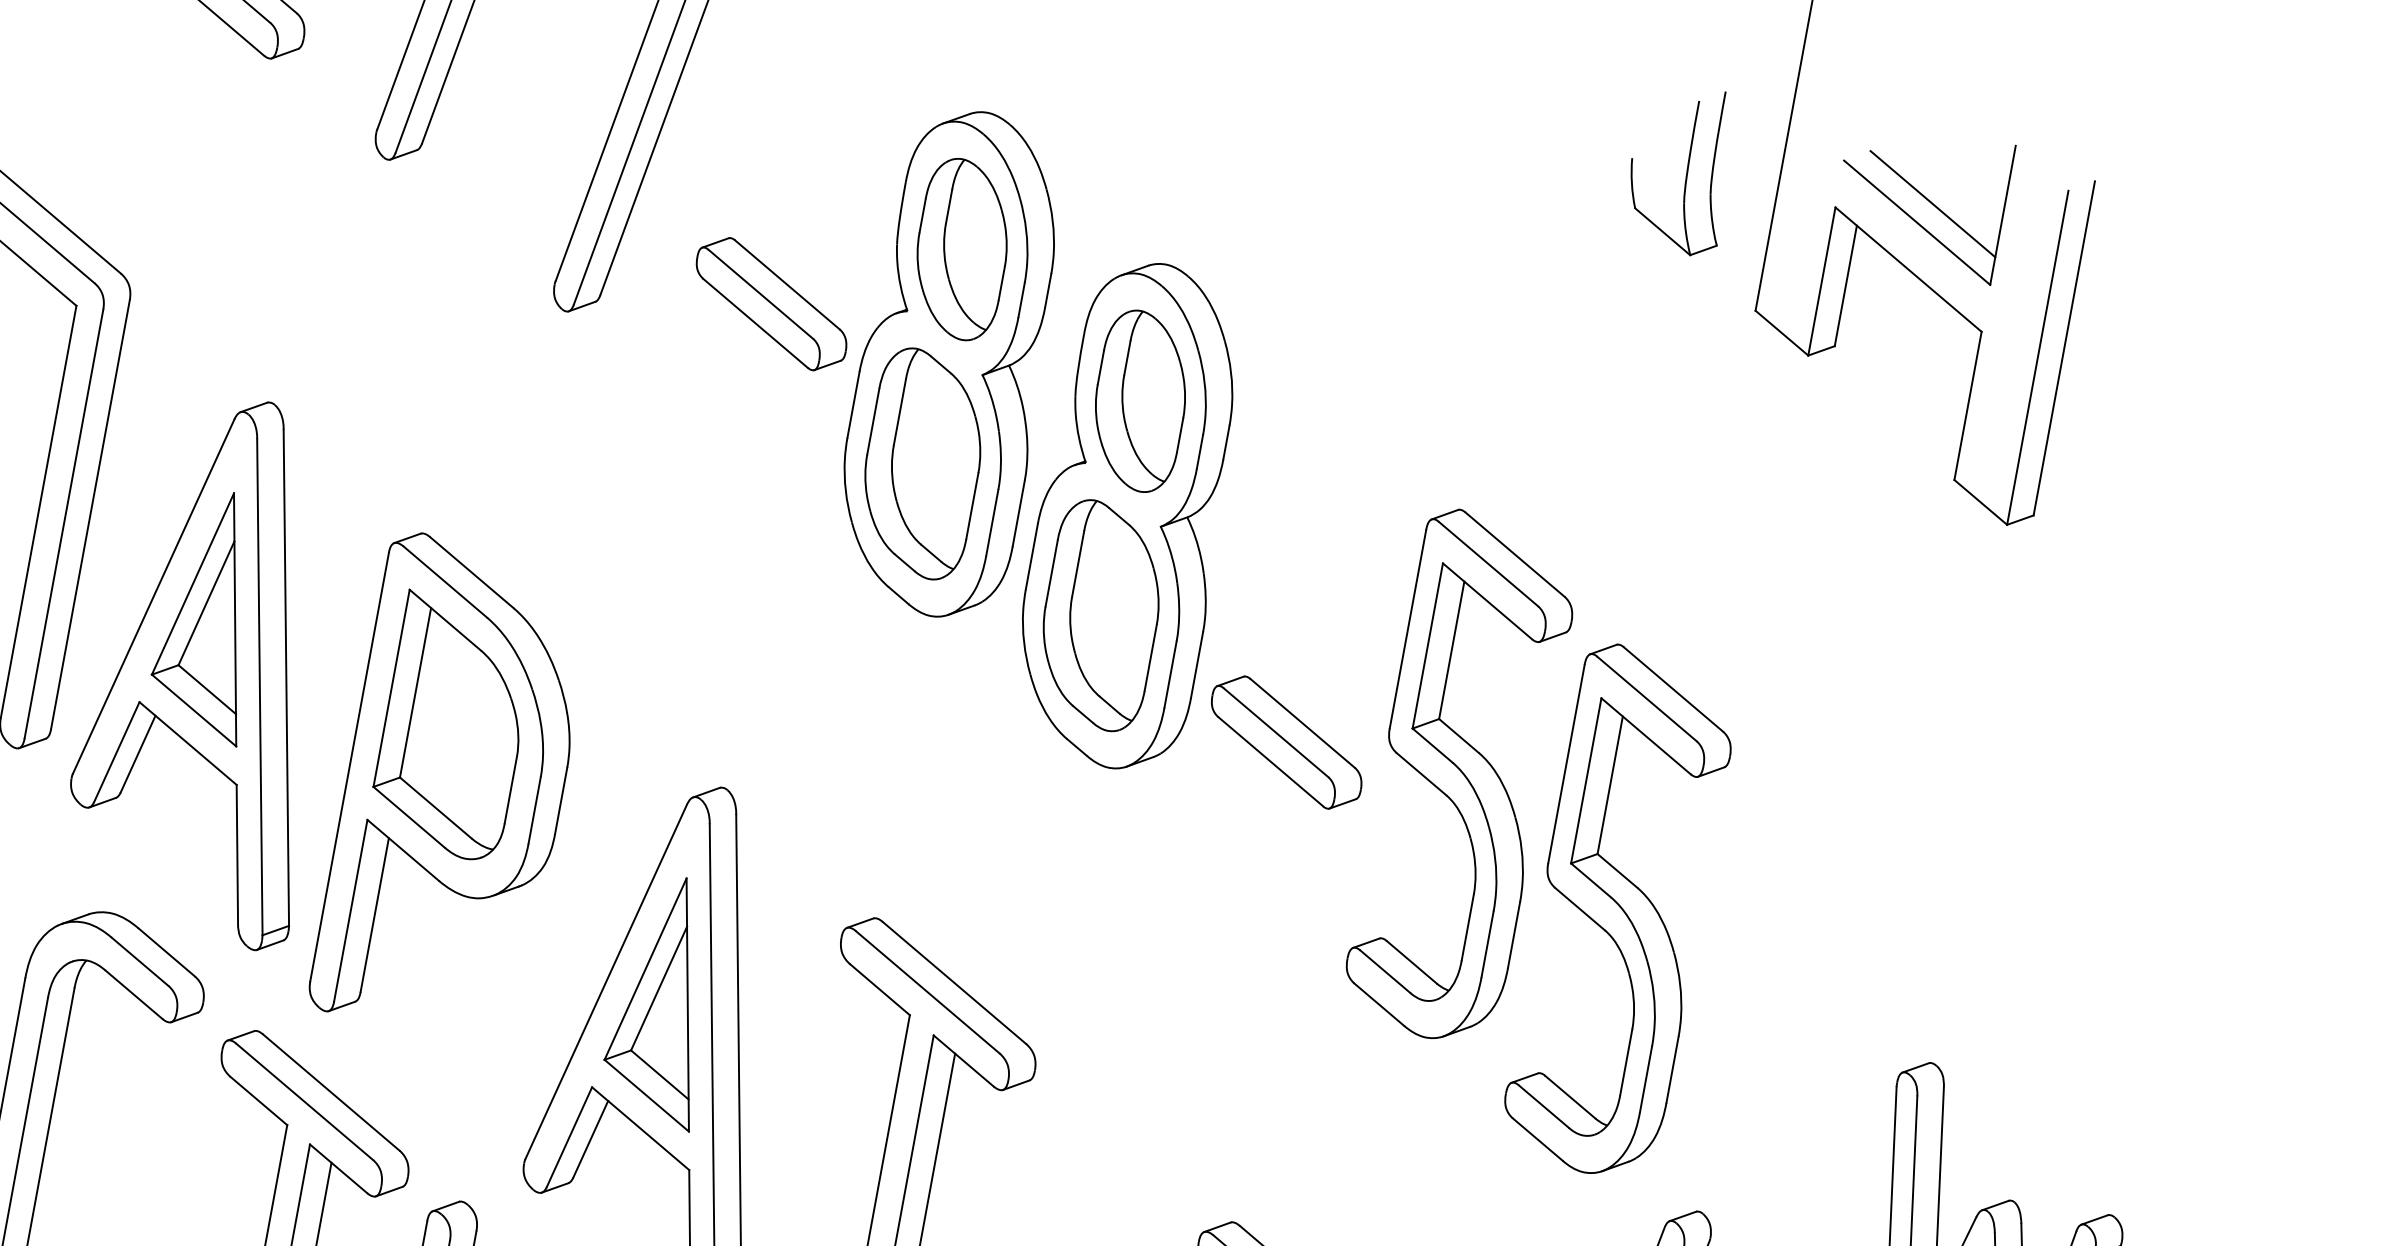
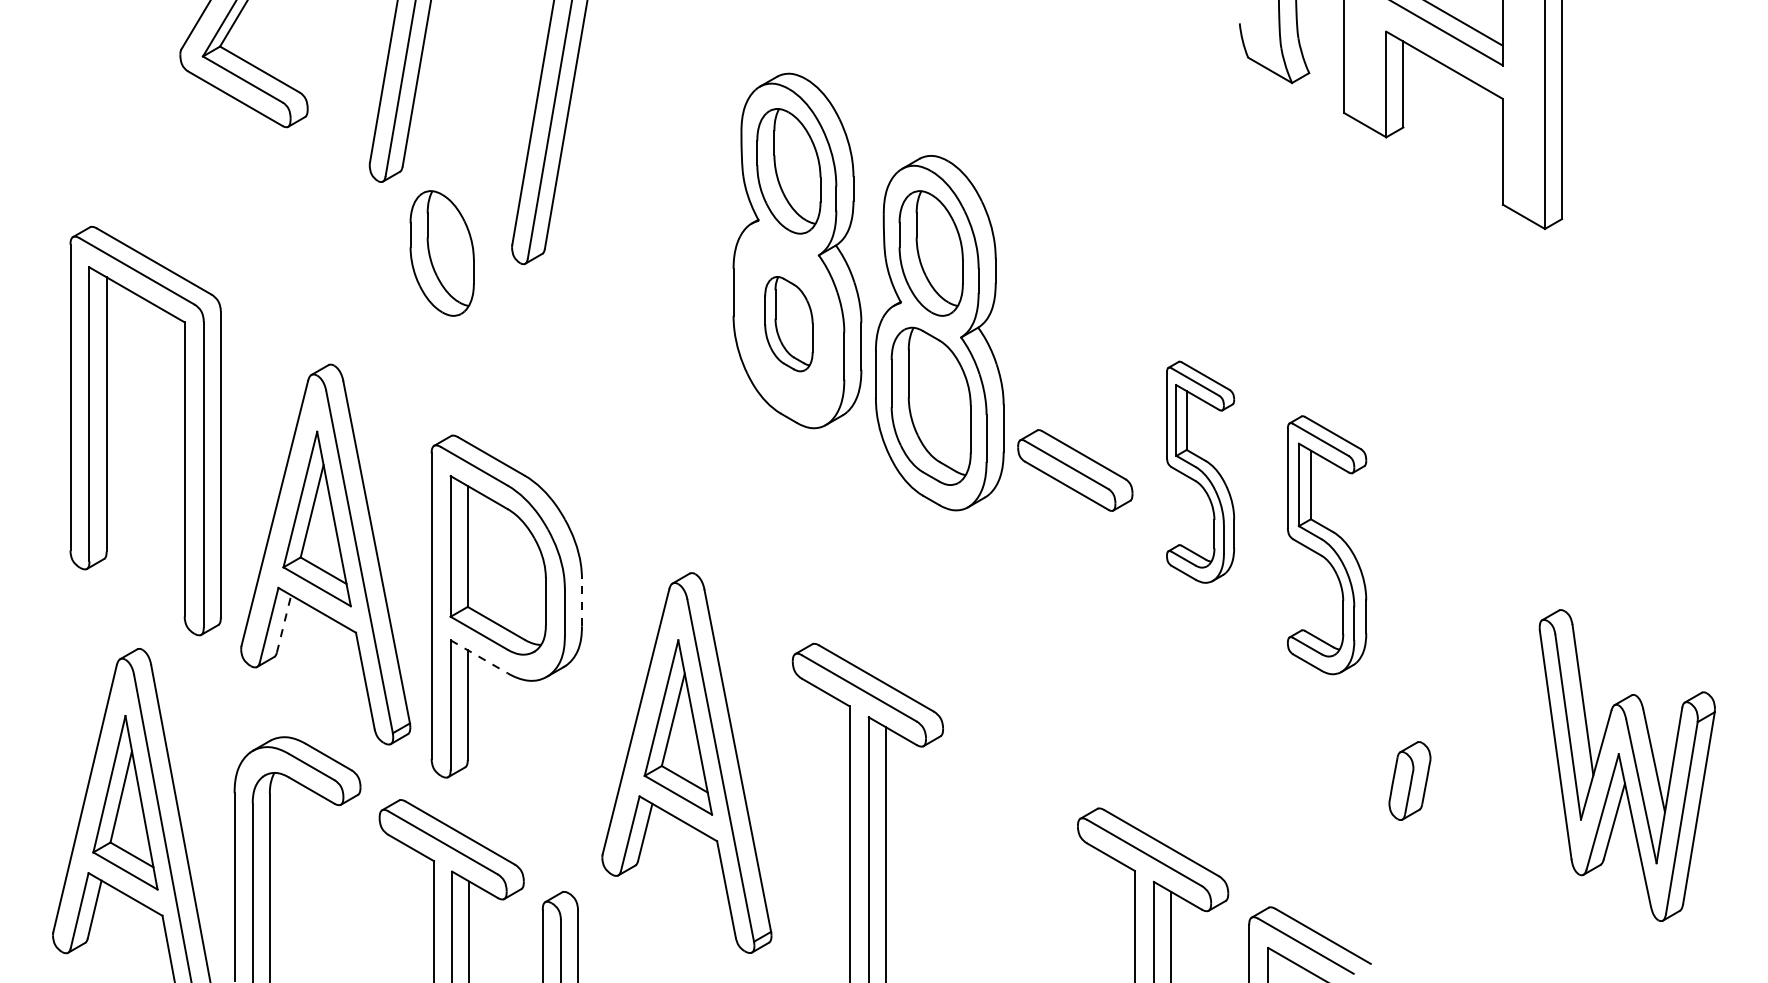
part: (454, 275) -> (441, 253), added
part: (772, 303) -> (664, 232), removed
part: (922, 462) -> (788, 323), size x0.6
line: (138, 753) -> (284, 623), solid -> dashed
part: (1461, 777) -> (1200, 472), size x0.6
line: (560, 800) -> (581, 602), solid -> dashed
line: (403, 850) -> (479, 656), solid -> dashed
part: (1619, 912) -> (1326, 545), size x0.7

